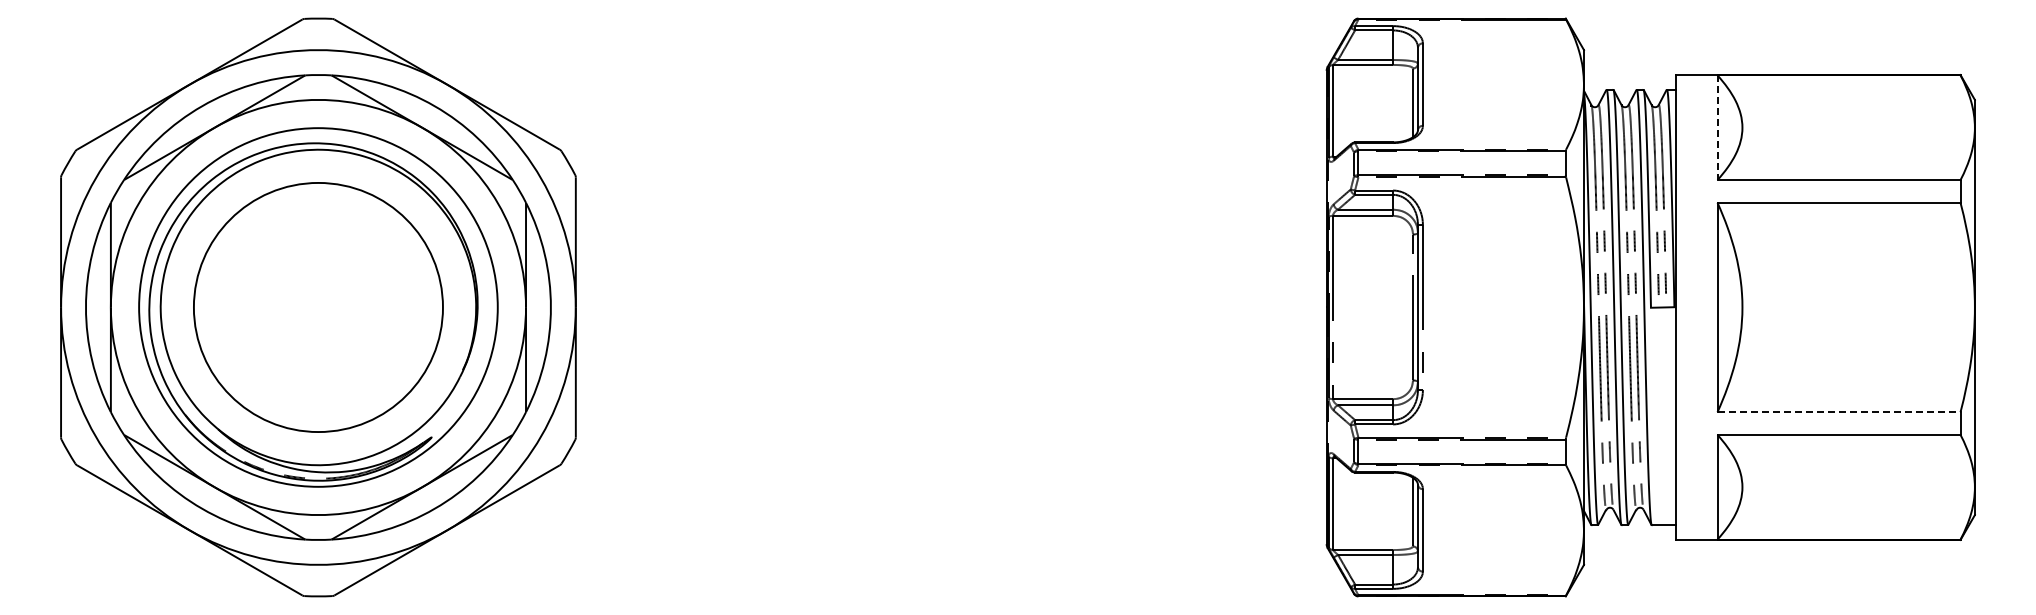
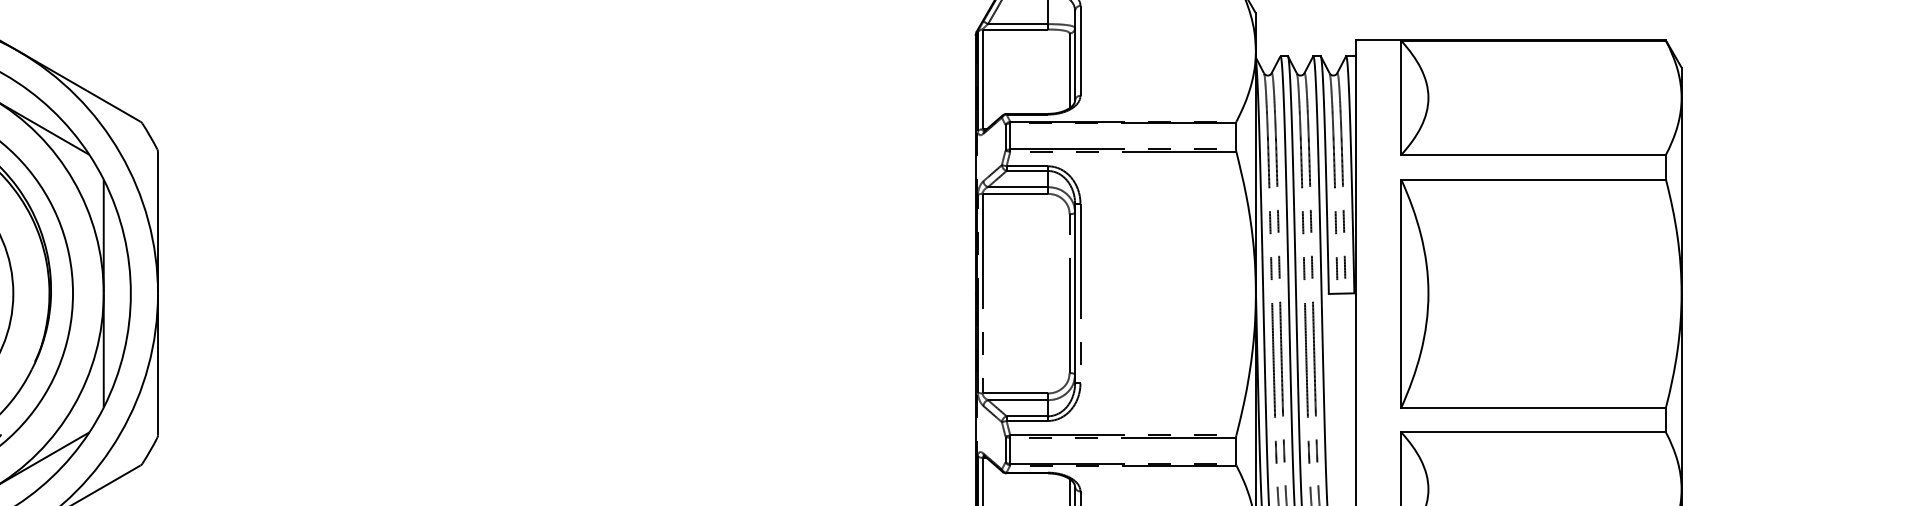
line: (1717, 128) -> (1401, 98), dashed -> solid
line: (1839, 412) -> (1534, 407), dashed -> solid

